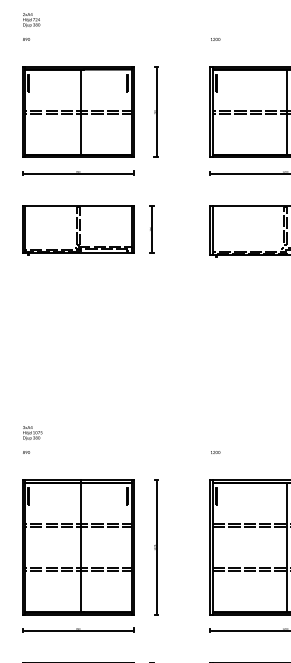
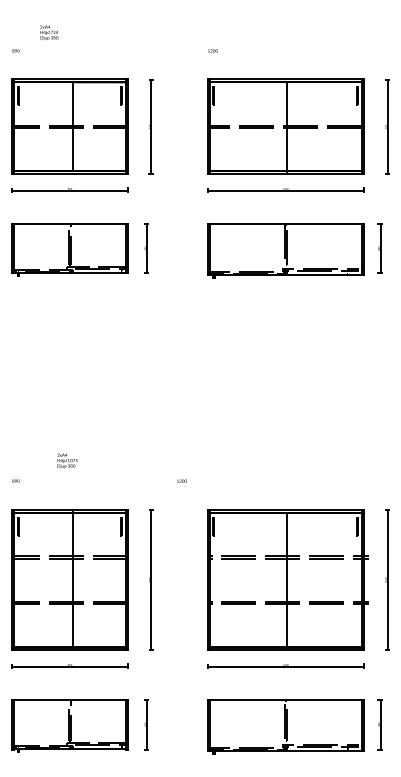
text: (31, 19) -> (49, 32), moved
text: (32, 432) -> (67, 460), moved
text: (215, 451) -> (181, 480), moved

